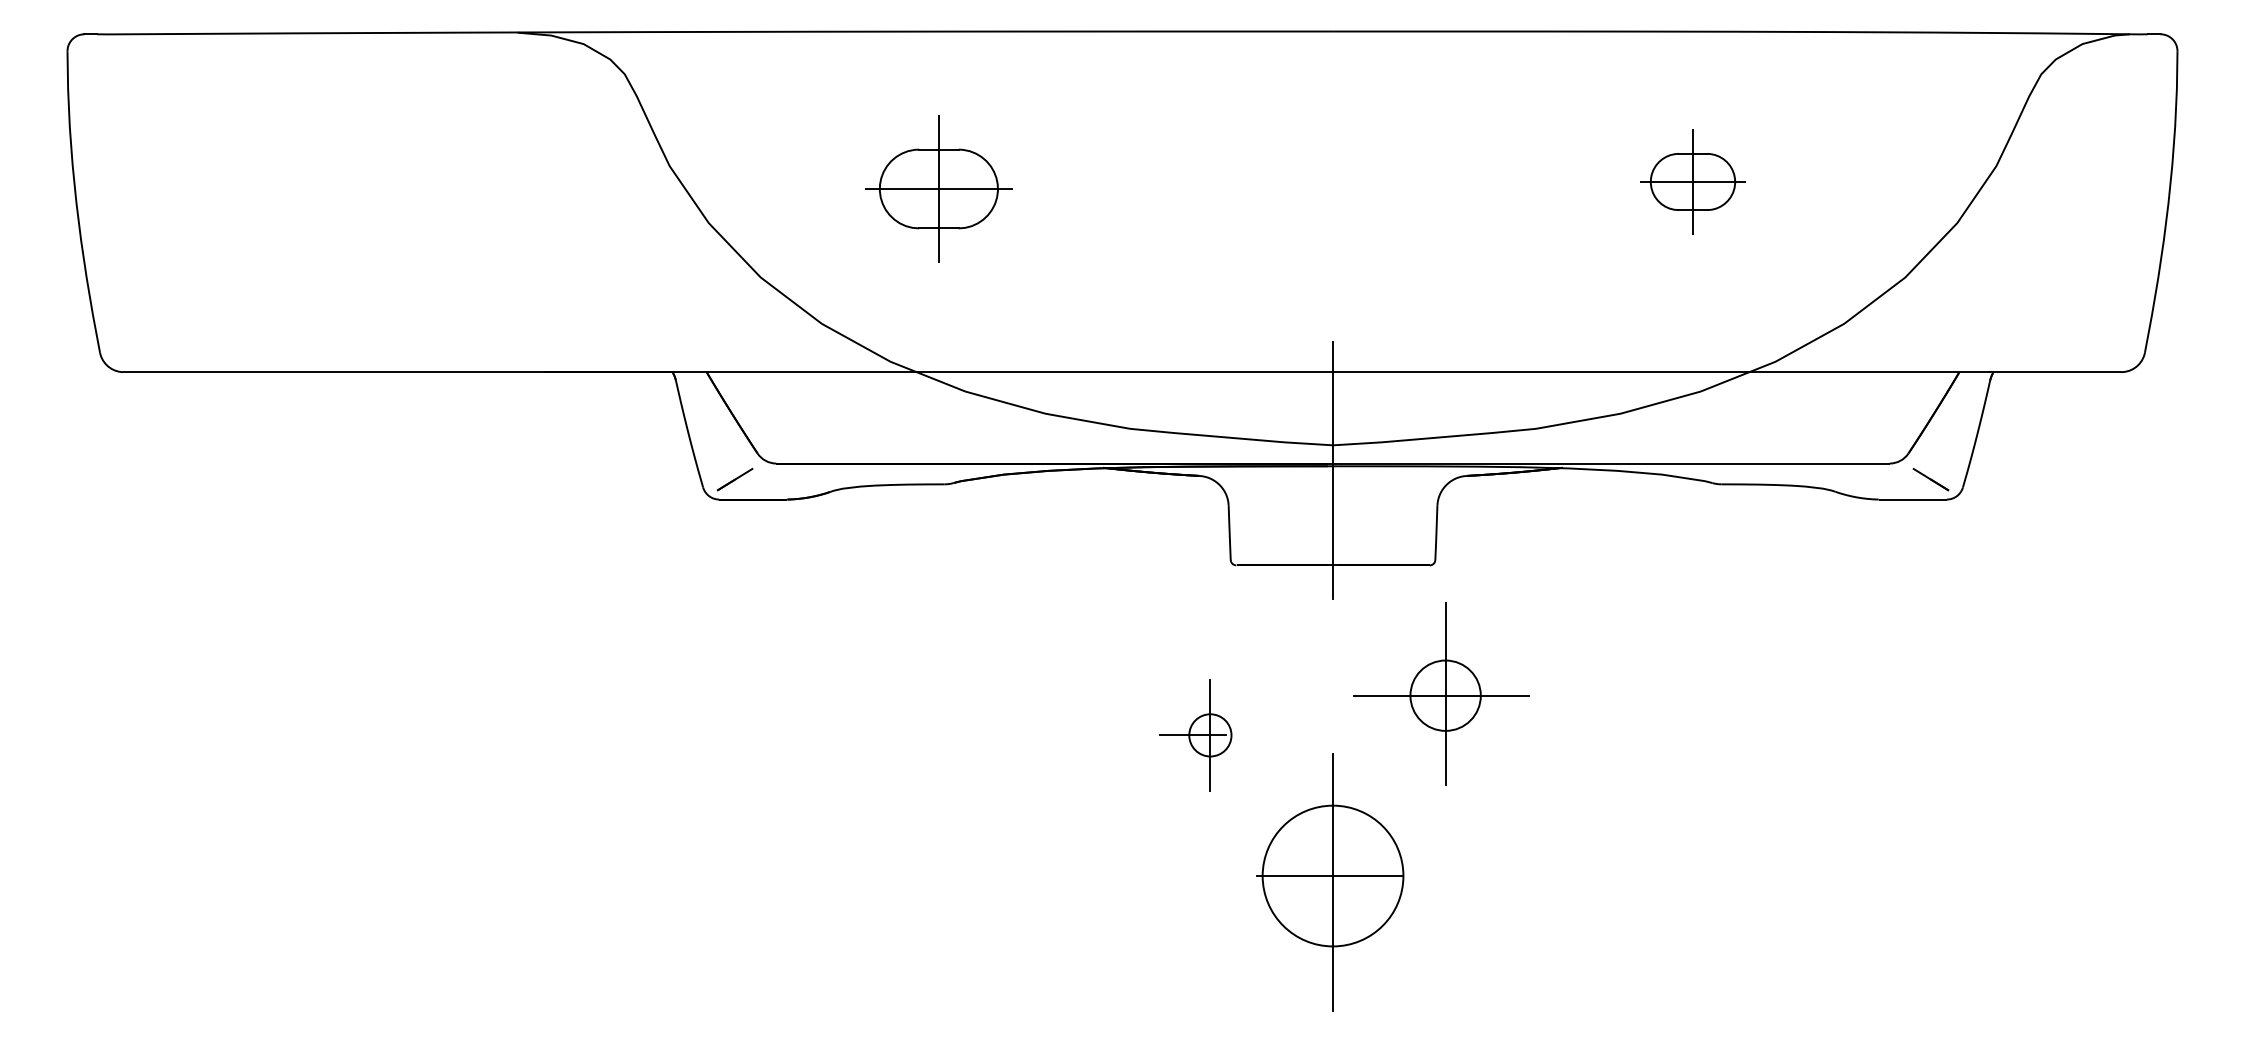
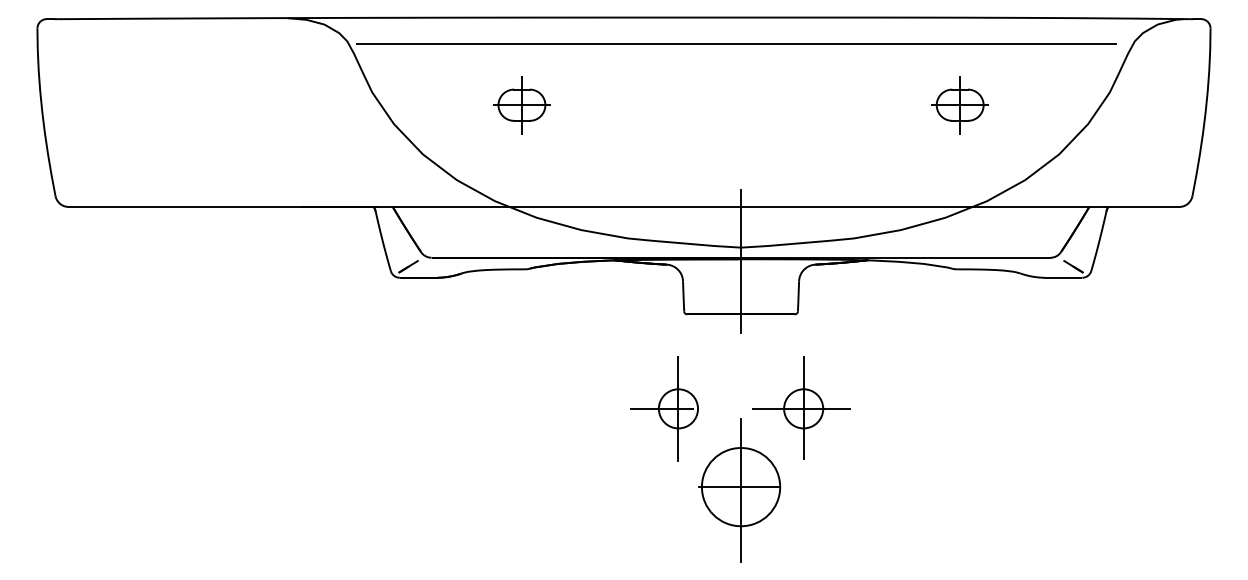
line: (1324, 79) -> (736, 44), added
part: (1691, 182) -> (959, 105), moved
part: (938, 189) -> (521, 105), size x0.71
part: (1441, 693) -> (801, 407), moved
part: (1195, 734) -> (664, 408), size x1.67

